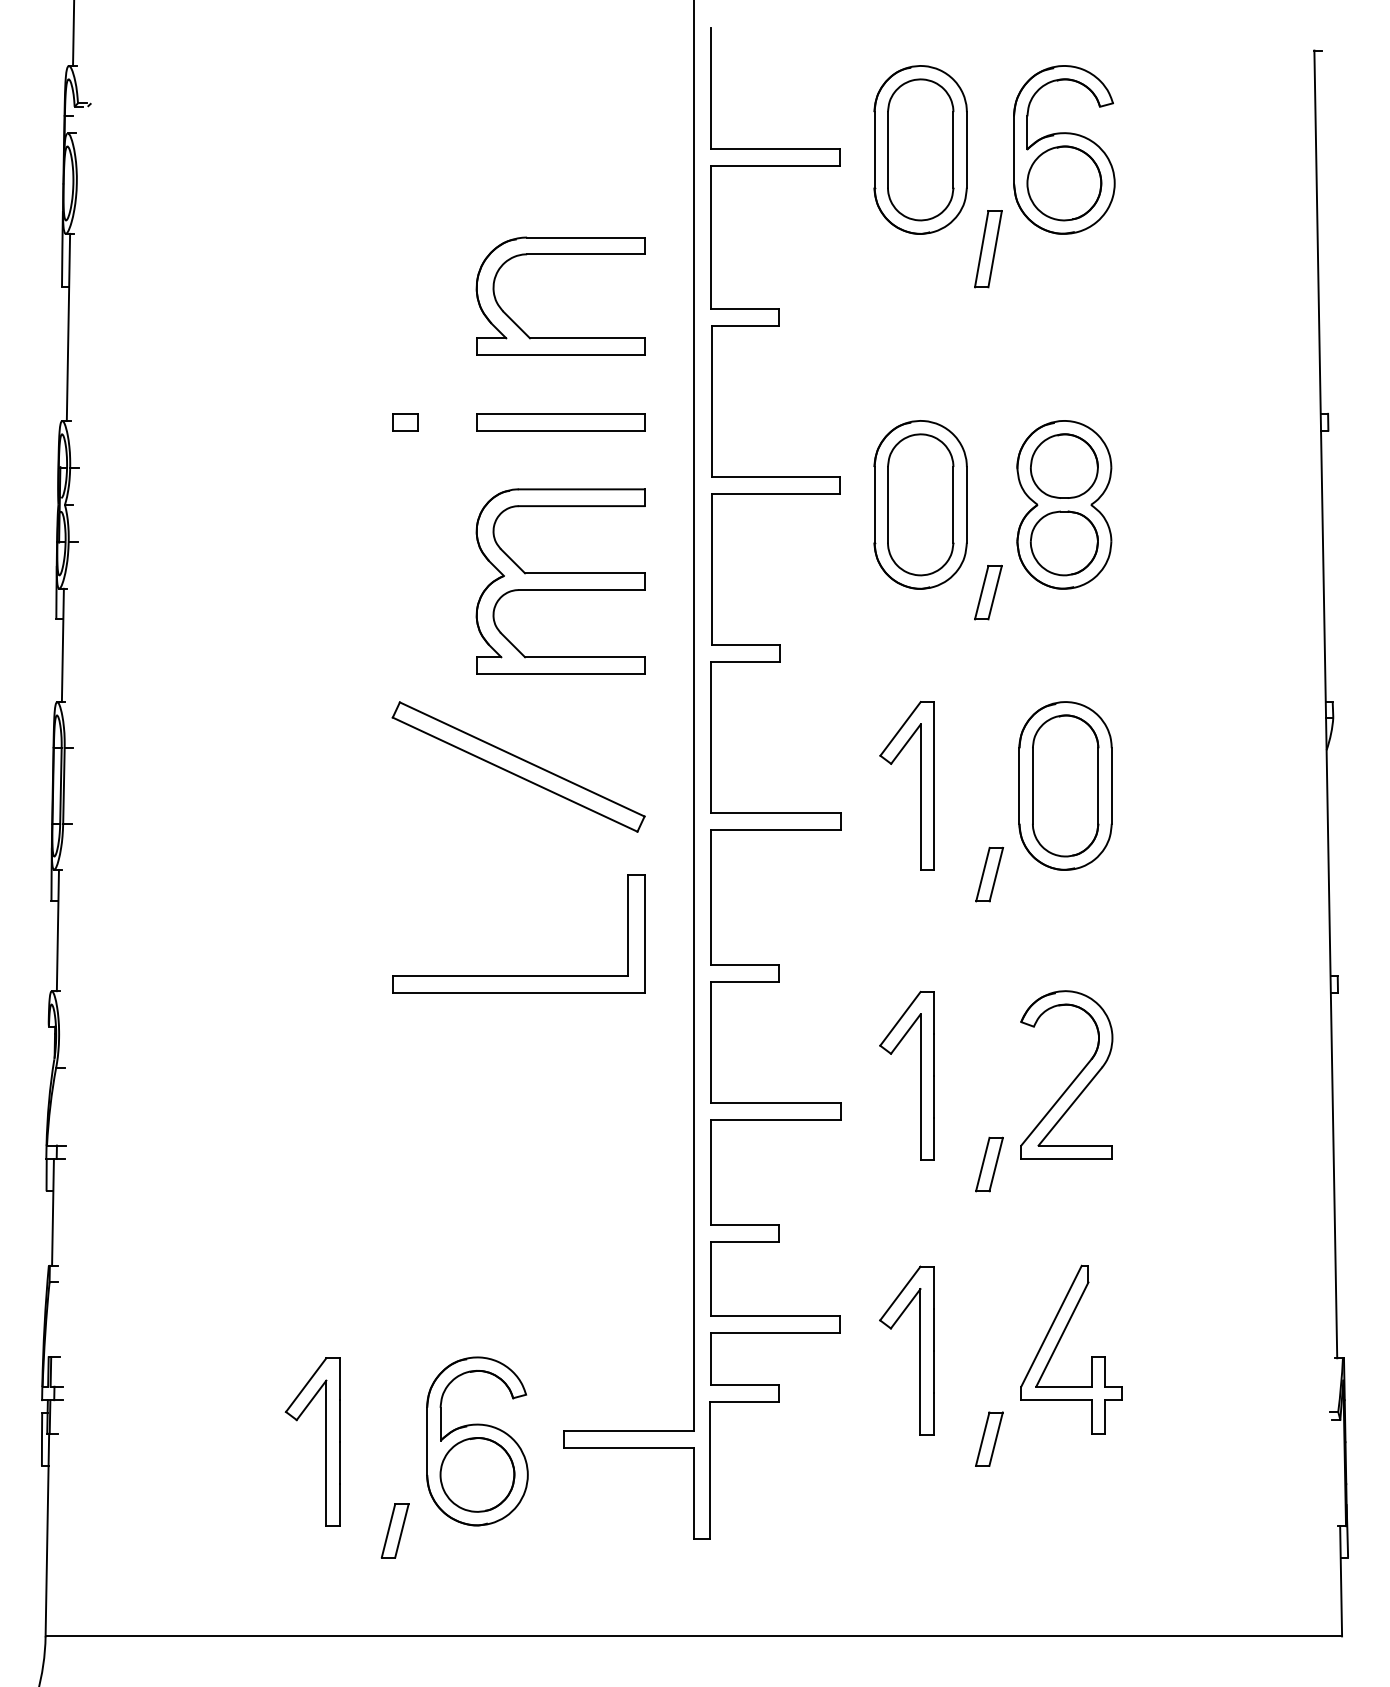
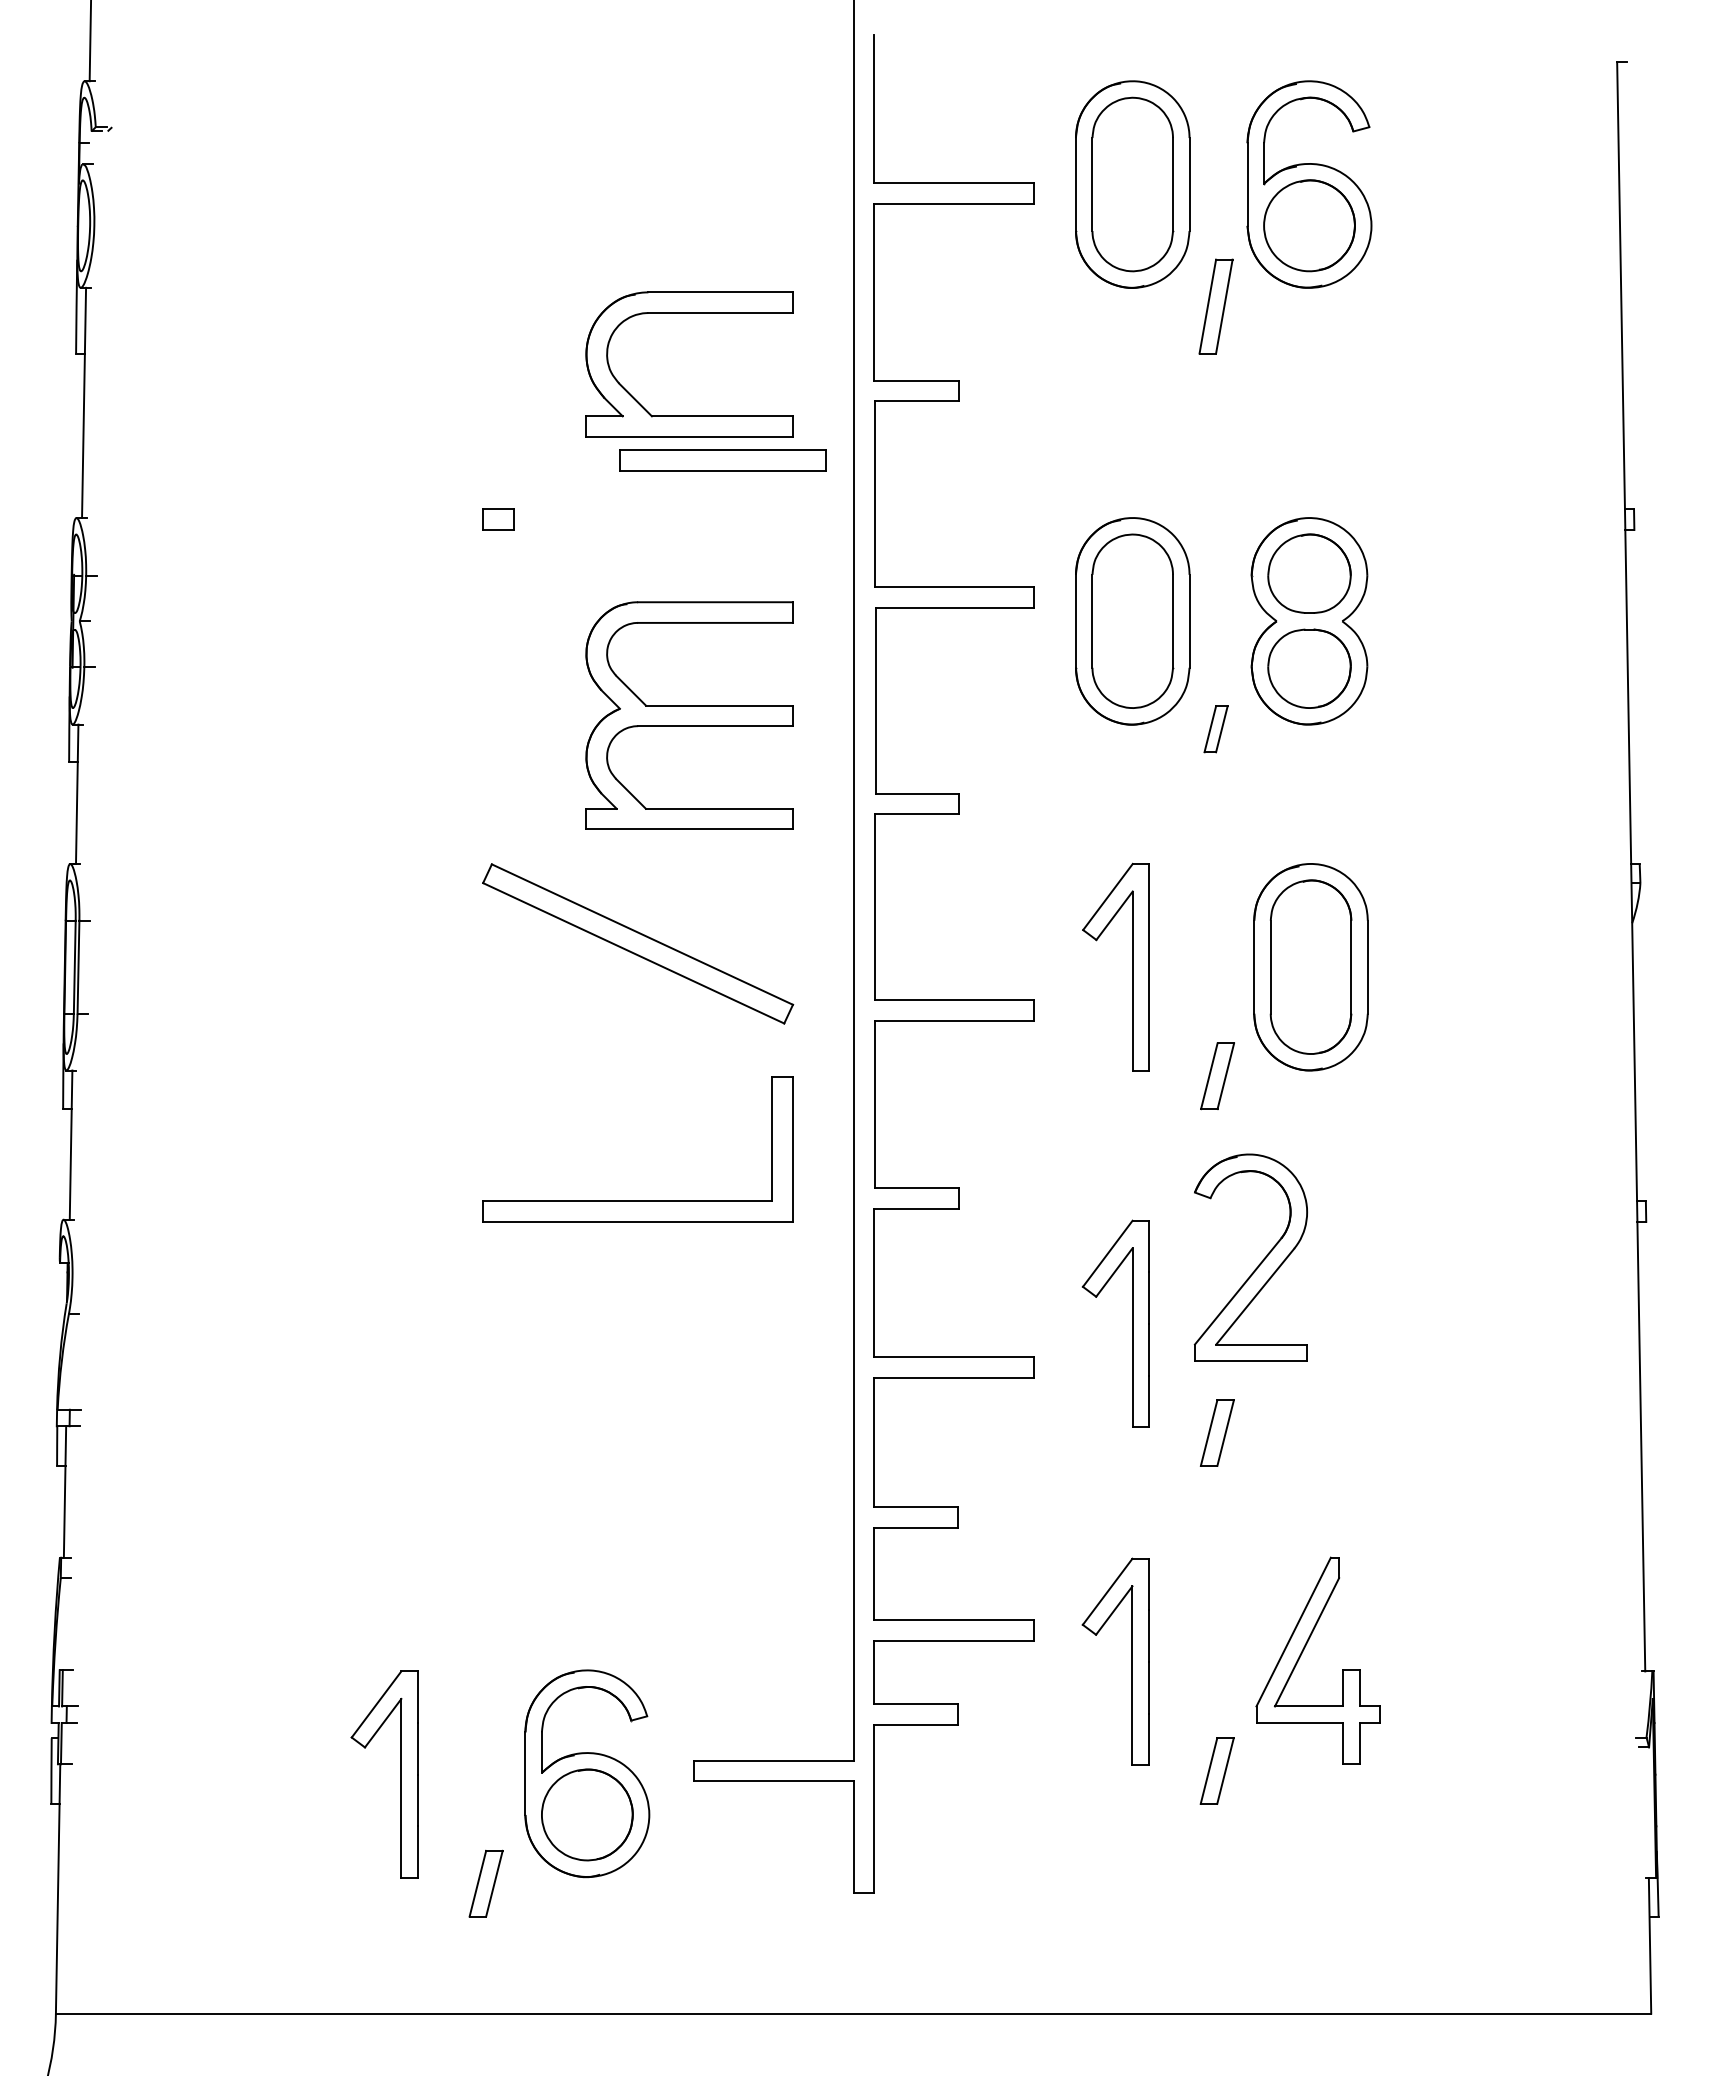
part: (560, 422) -> (722, 460), moved
part: (988, 592) -> (1216, 729), size x0.7
part: (1073, 1079) -> (1259, 1263), moved

